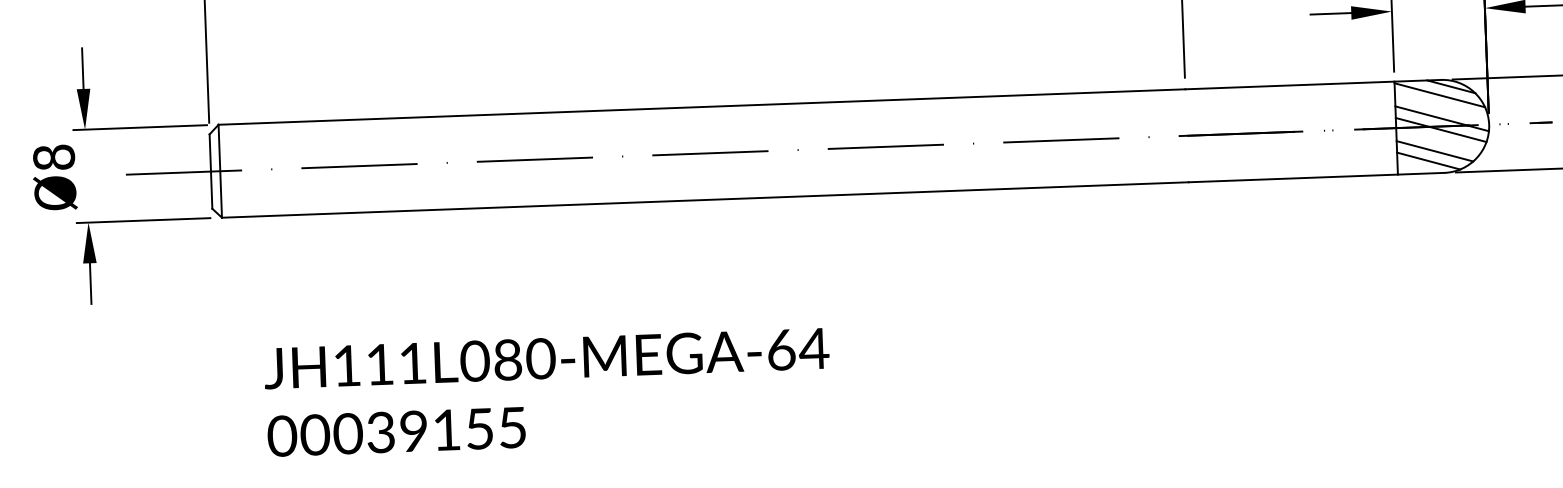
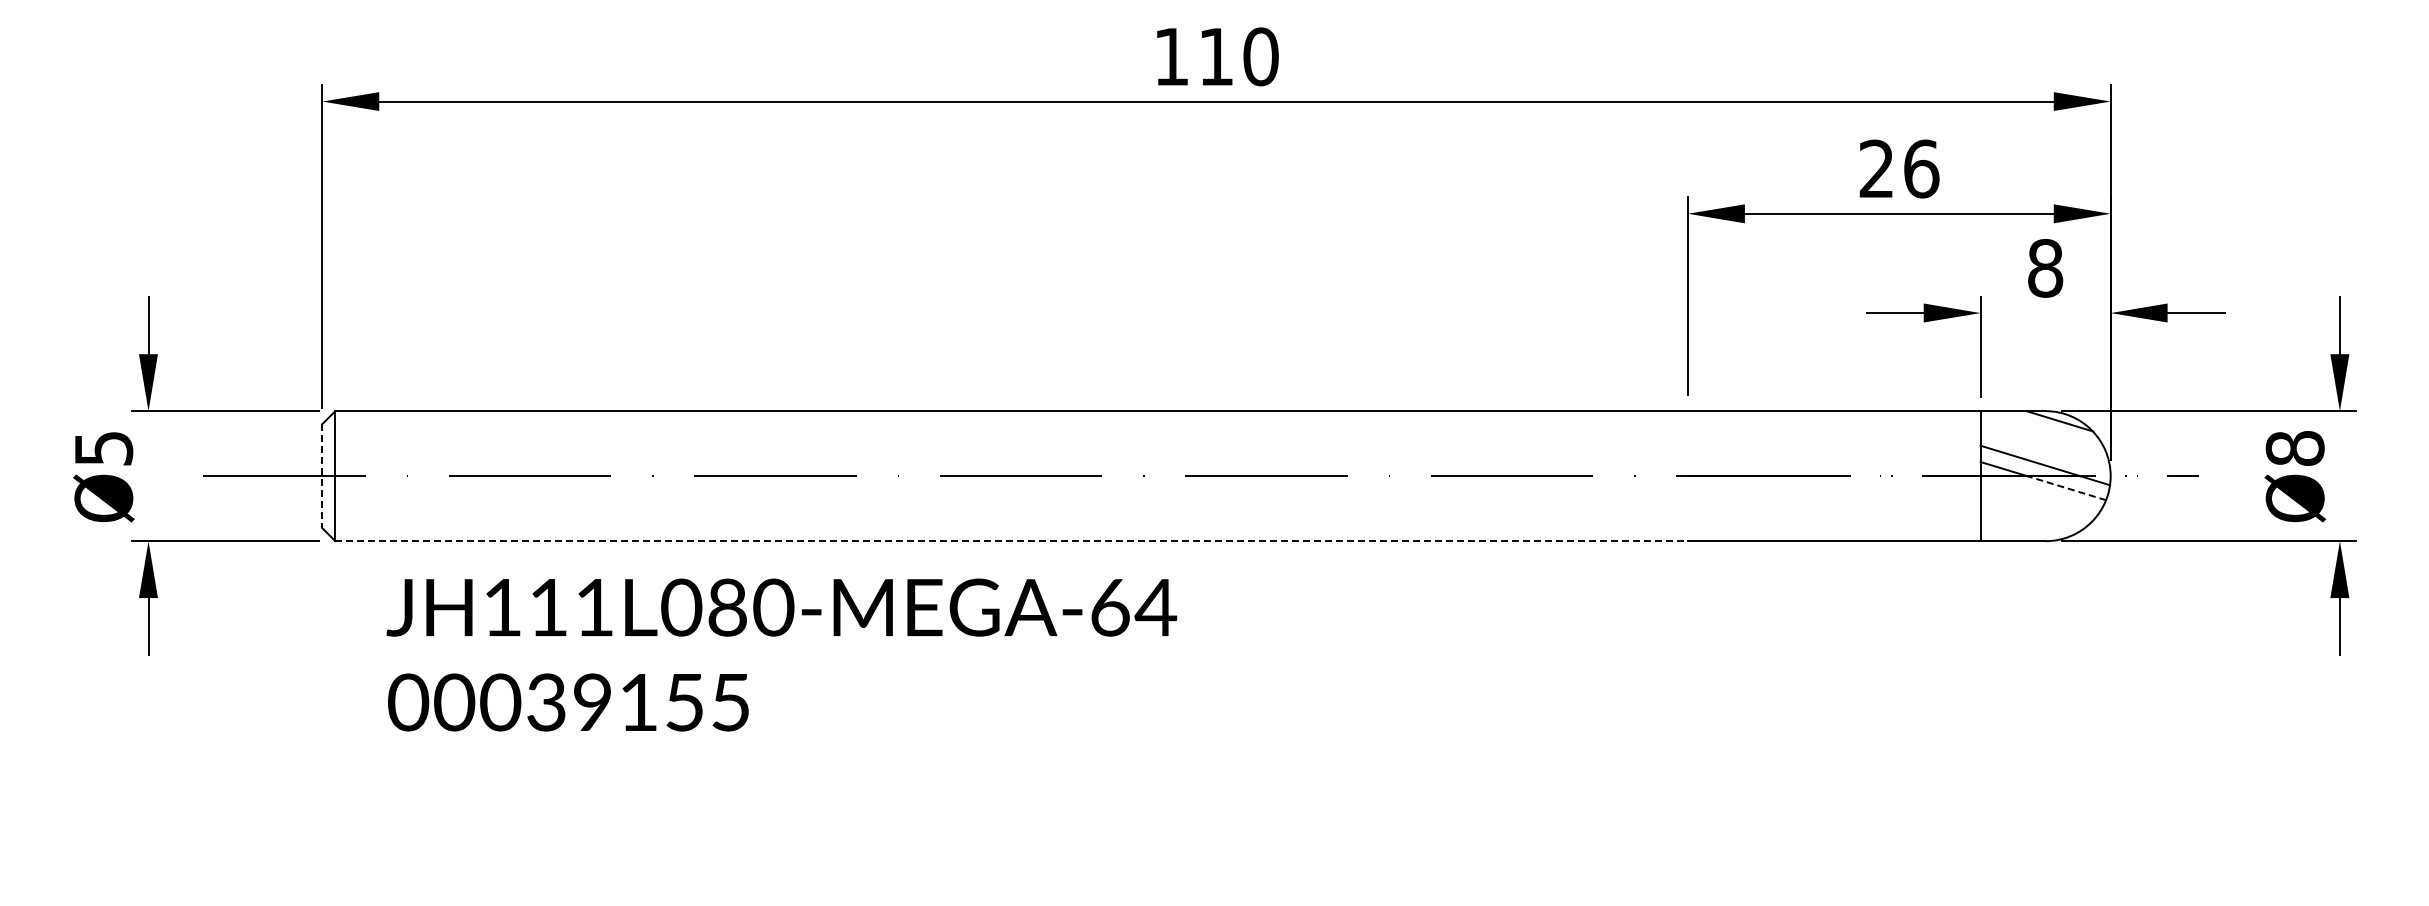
line: (1439, 95) -> (2042, 432), removed
line: (1457, 134) -> (2066, 488), solid -> dashed
line: (1434, 151) -> (2033, 510), removed
text: (53, 157) -> (103, 448), Ø8 -> Ø5
line: (1428, 160) -> (2024, 523), removed
line: (211, 171) -> (322, 476), solid -> dashed
line: (705, 200) -> (1012, 541), solid -> dashed
text: (547, 392) -> (781, 654), moved

